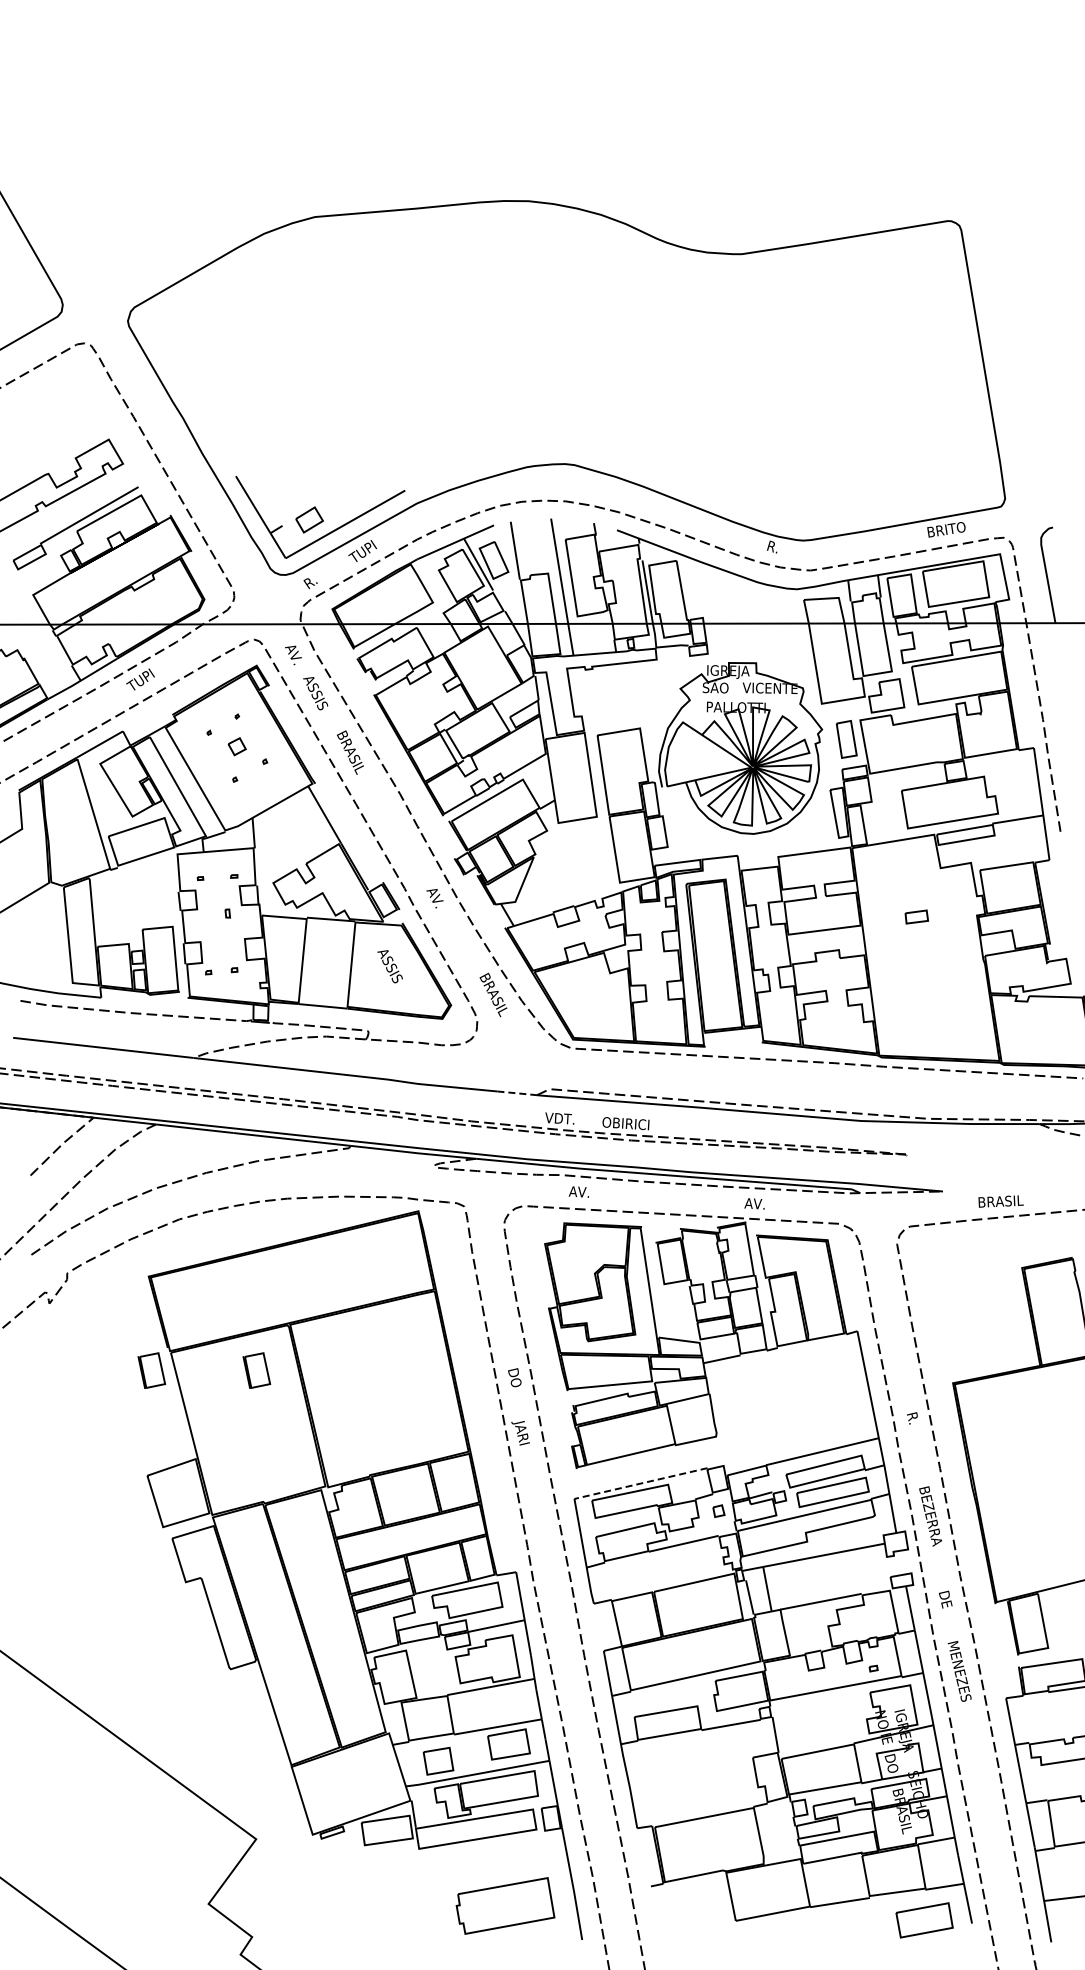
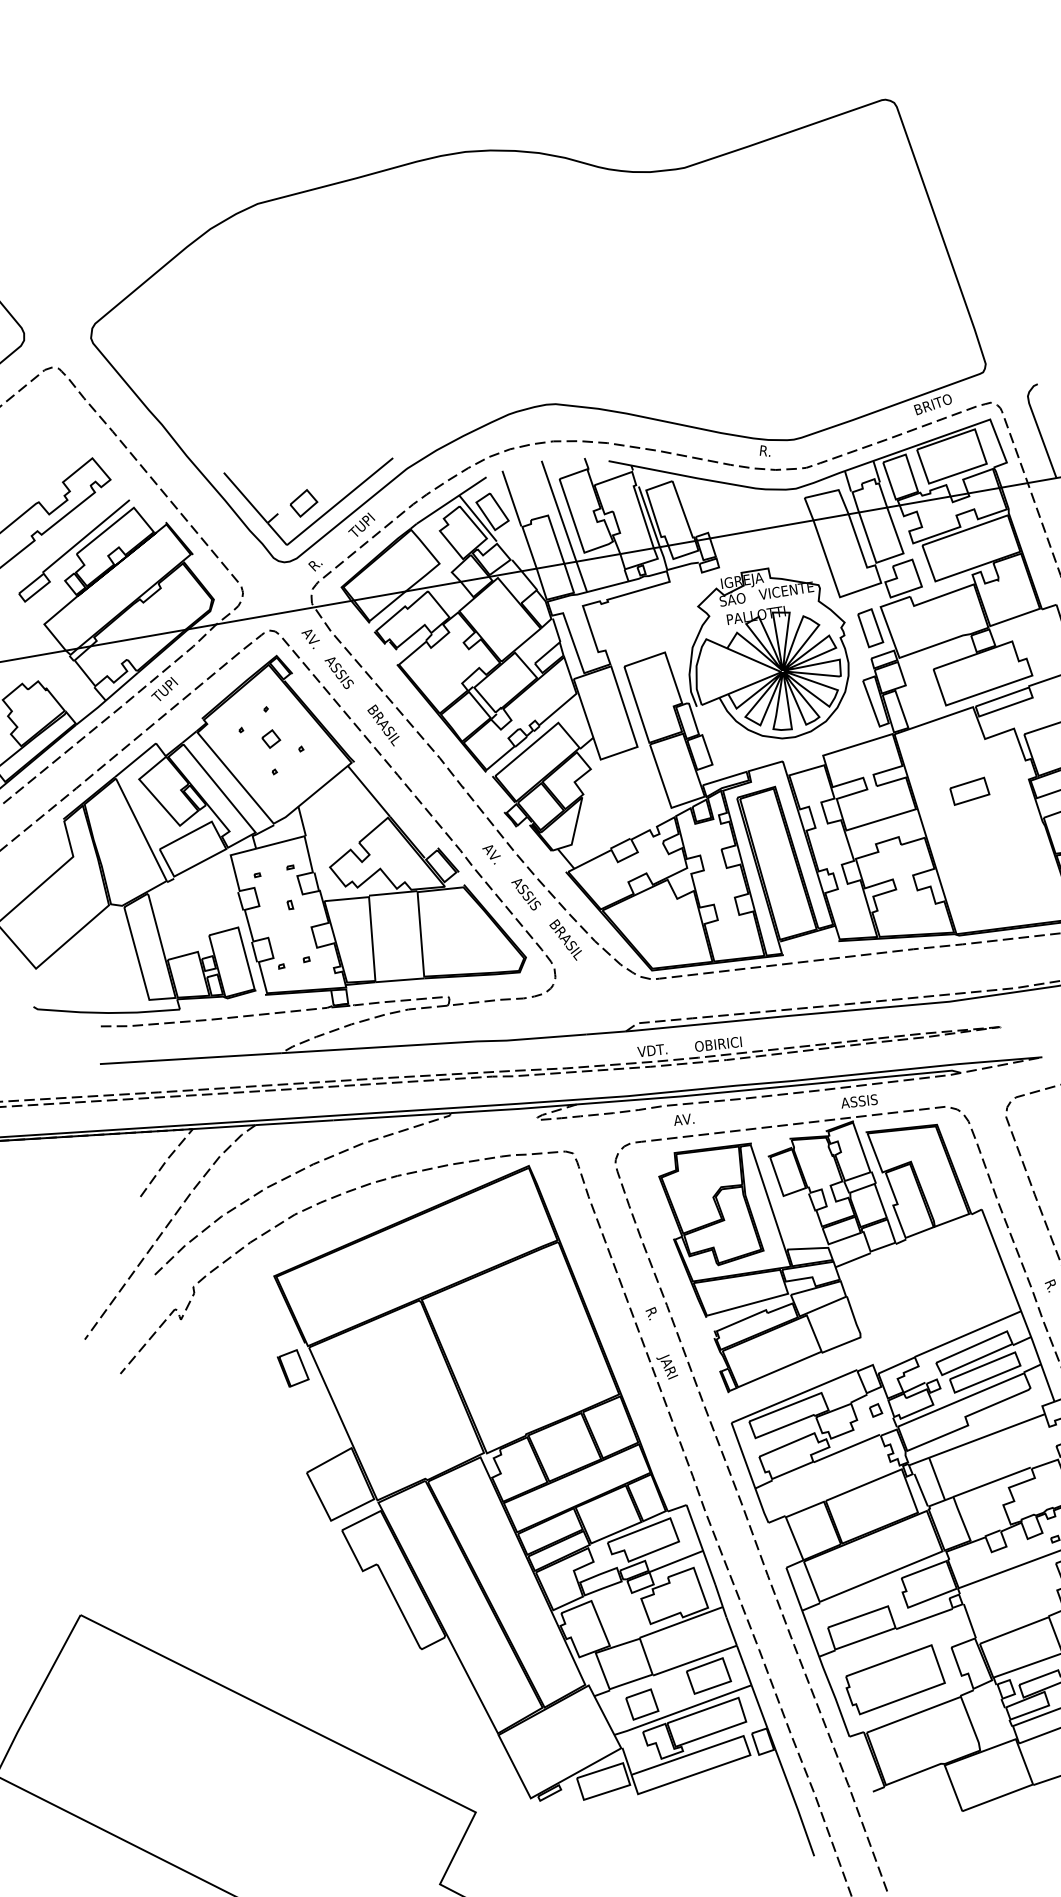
part: (916, 916) -> (969, 790), size x1.67
text: (389, 966) -> (525, 894), moved
line: (517, 1093) -> (606, 1033), dashed -> solid
text: (754, 1203) -> (858, 1101), AV. -> ASSIS
part: (256, 1370) -> (396, 1350), removed
text: (514, 1377) -> (651, 1313), DO -> R.
line: (640, 1483) -> (794, 1396), dashed -> solid
part: (505, 1905) -> (894, 1679), moved

